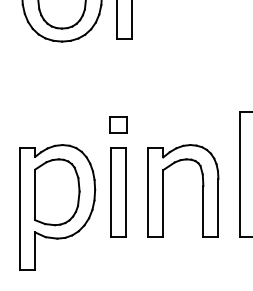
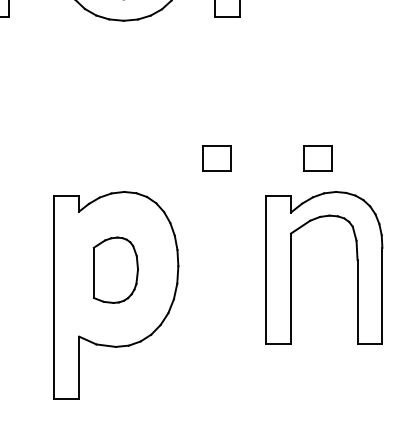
part: (179, 124) -> (317, 157), added
part: (57, 192) -> (116, 270), size x0.6
part: (118, 192) -> (217, 270), removed

